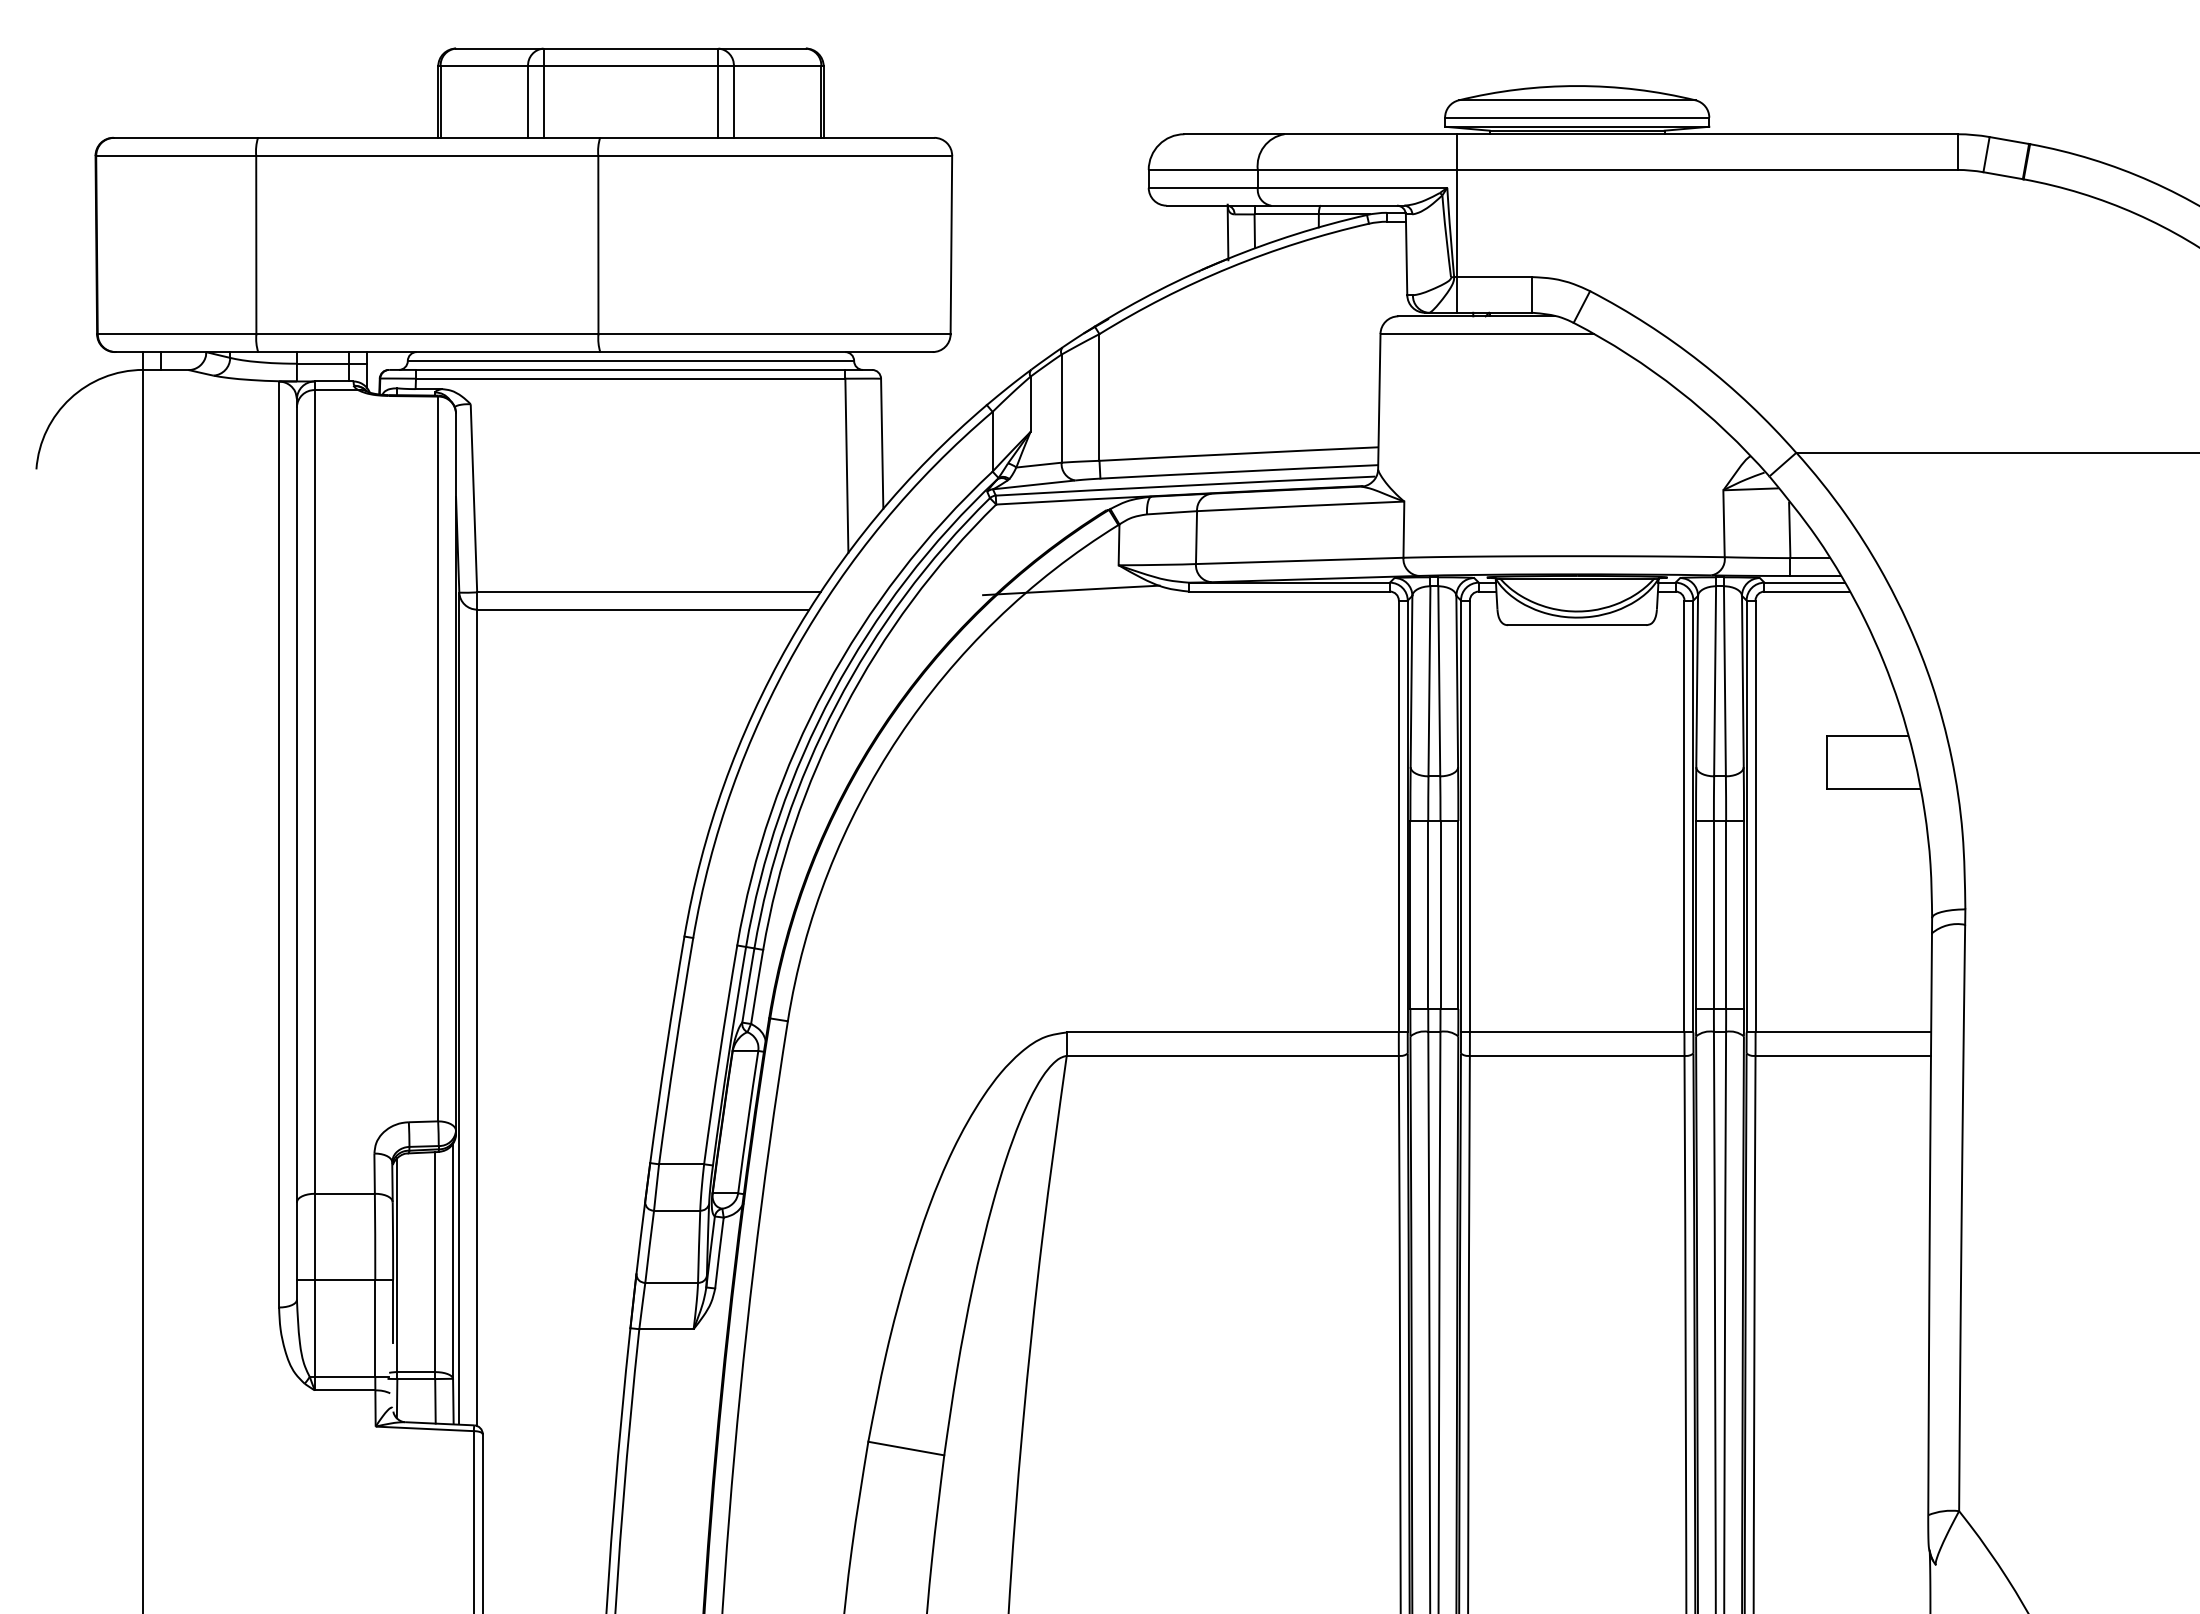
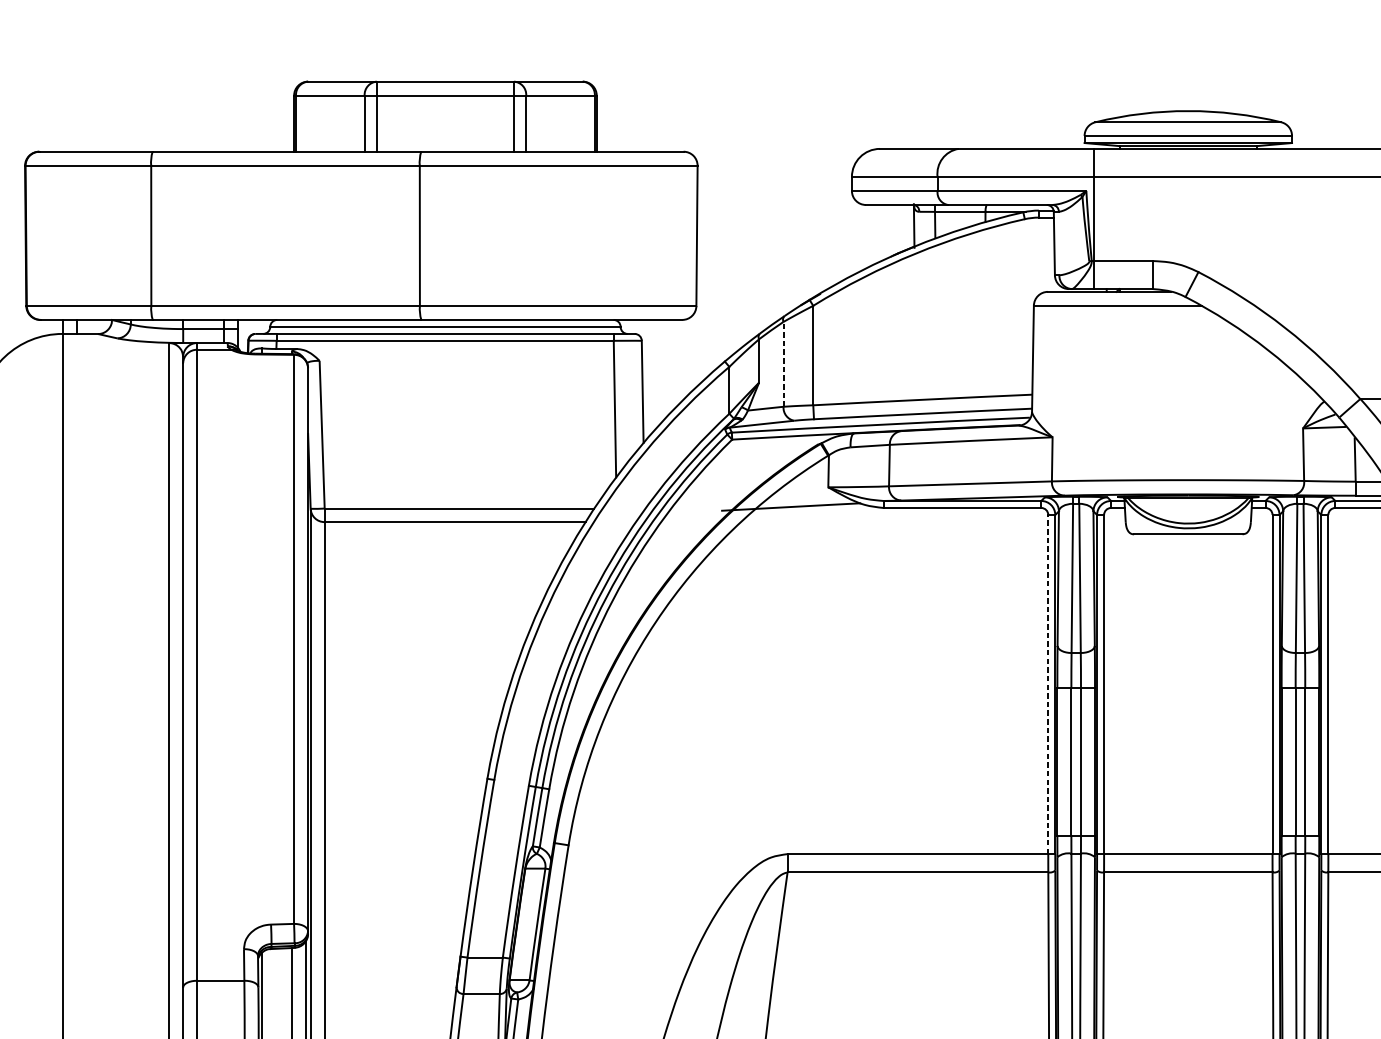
line: (1061, 408) -> (783, 364), solid -> dashed
line: (1398, 816) -> (1048, 684), solid -> dashed

